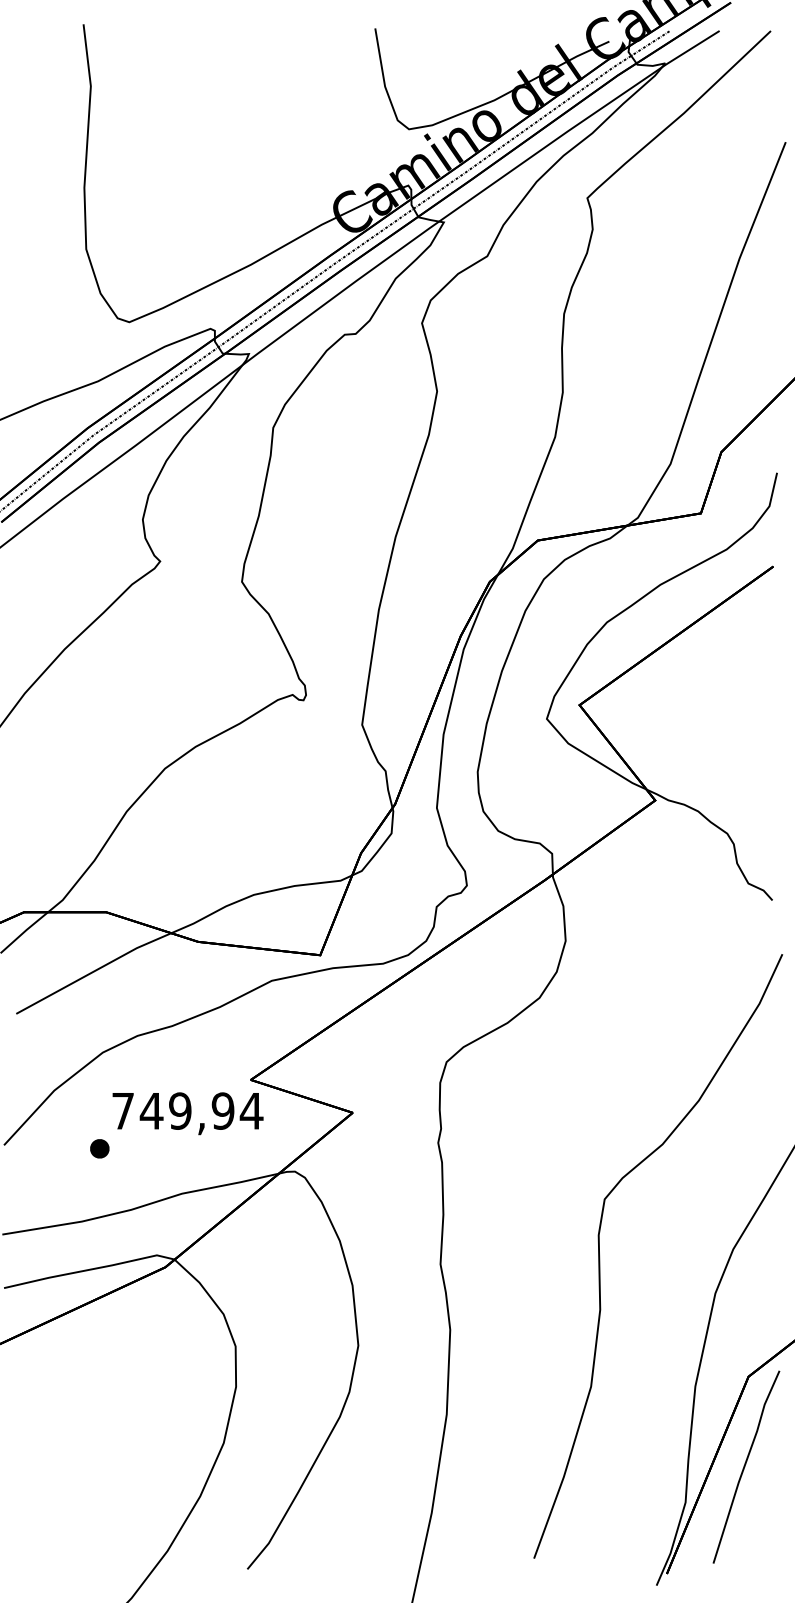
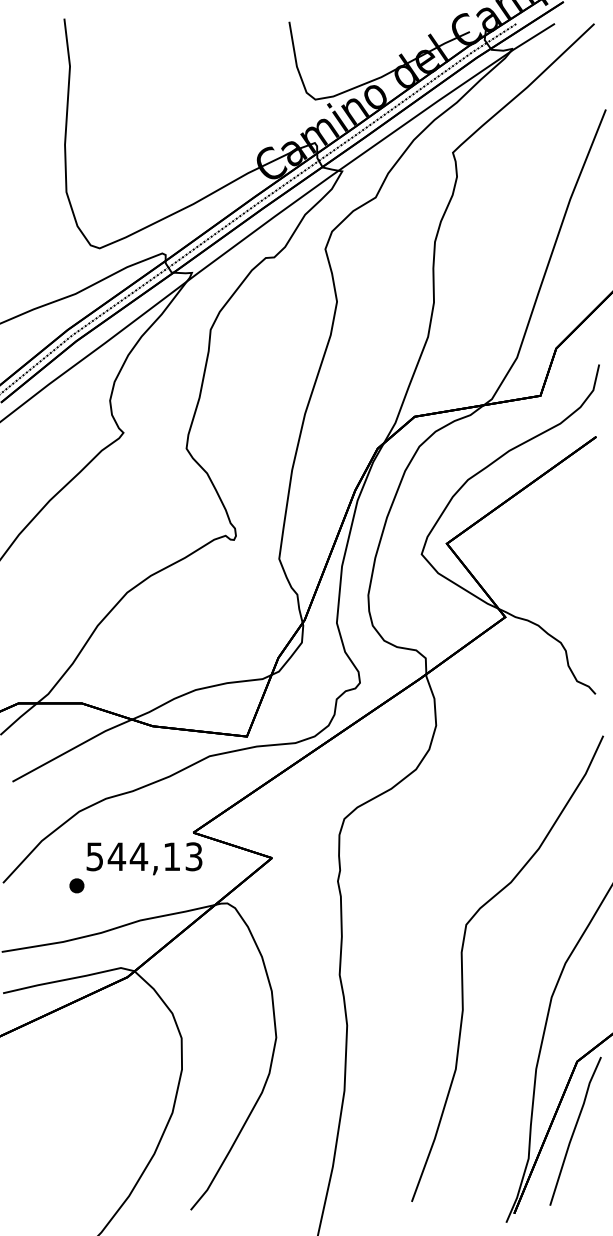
text: (187, 1110) -> (144, 856), 749,94 -> 544,13

